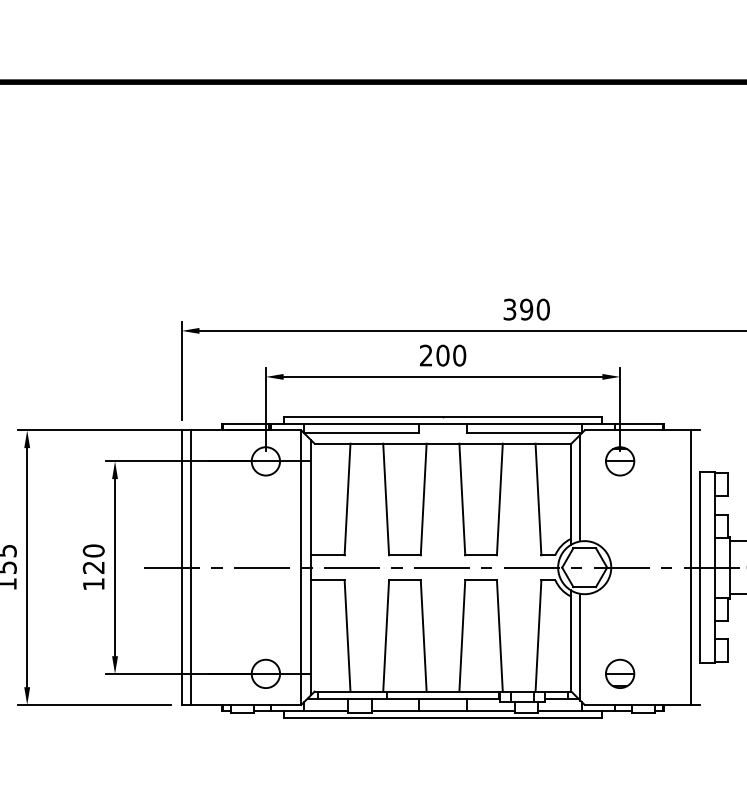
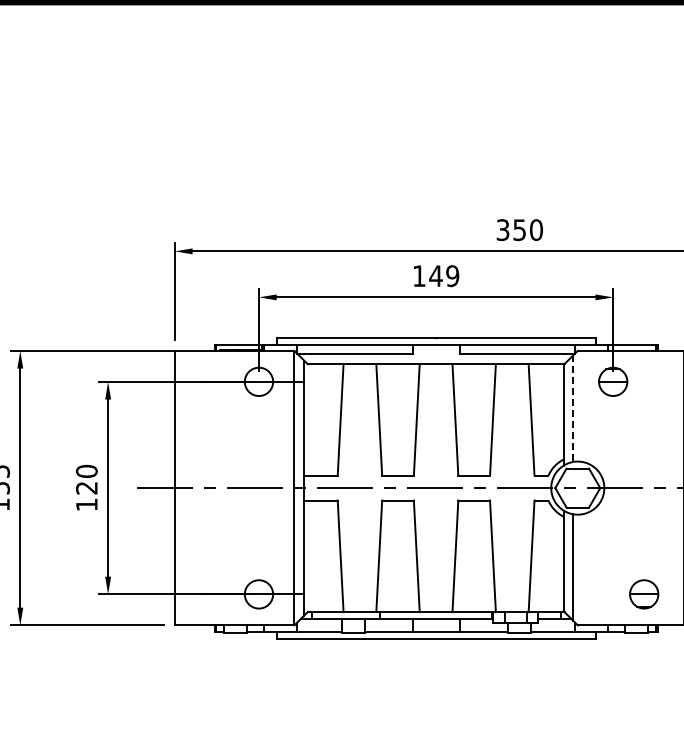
text: (526, 309) -> (519, 229), 390 -> 350
text: (443, 355) -> (436, 275), 200 -> 149
line: (580, 488) -> (573, 408), solid -> dashed
line: (190, 567) -> (183, 487), removed
part: (620, 673) -> (644, 593), moved

